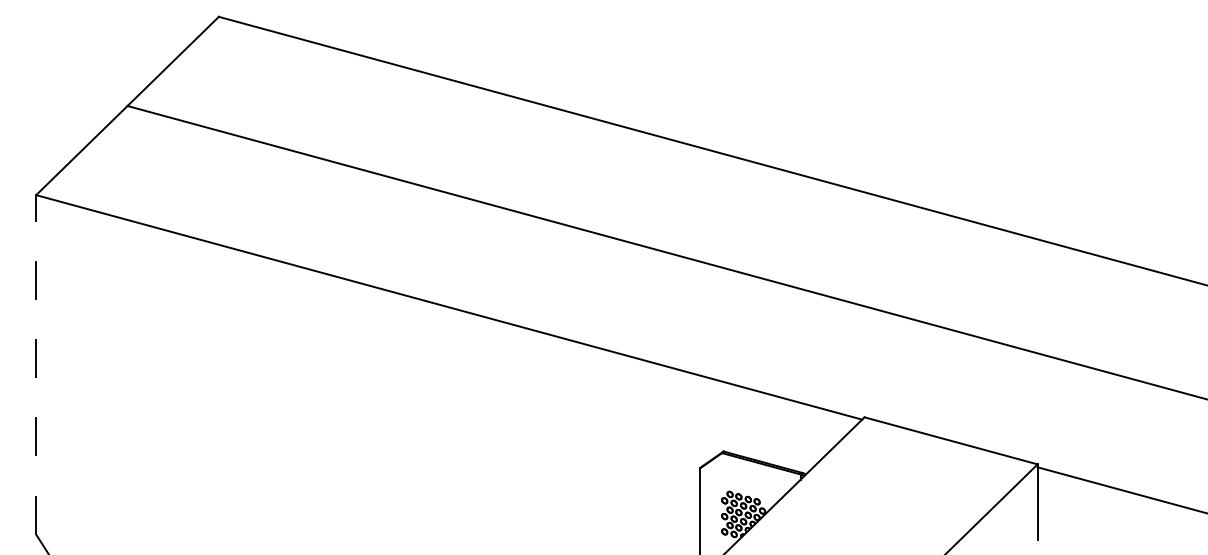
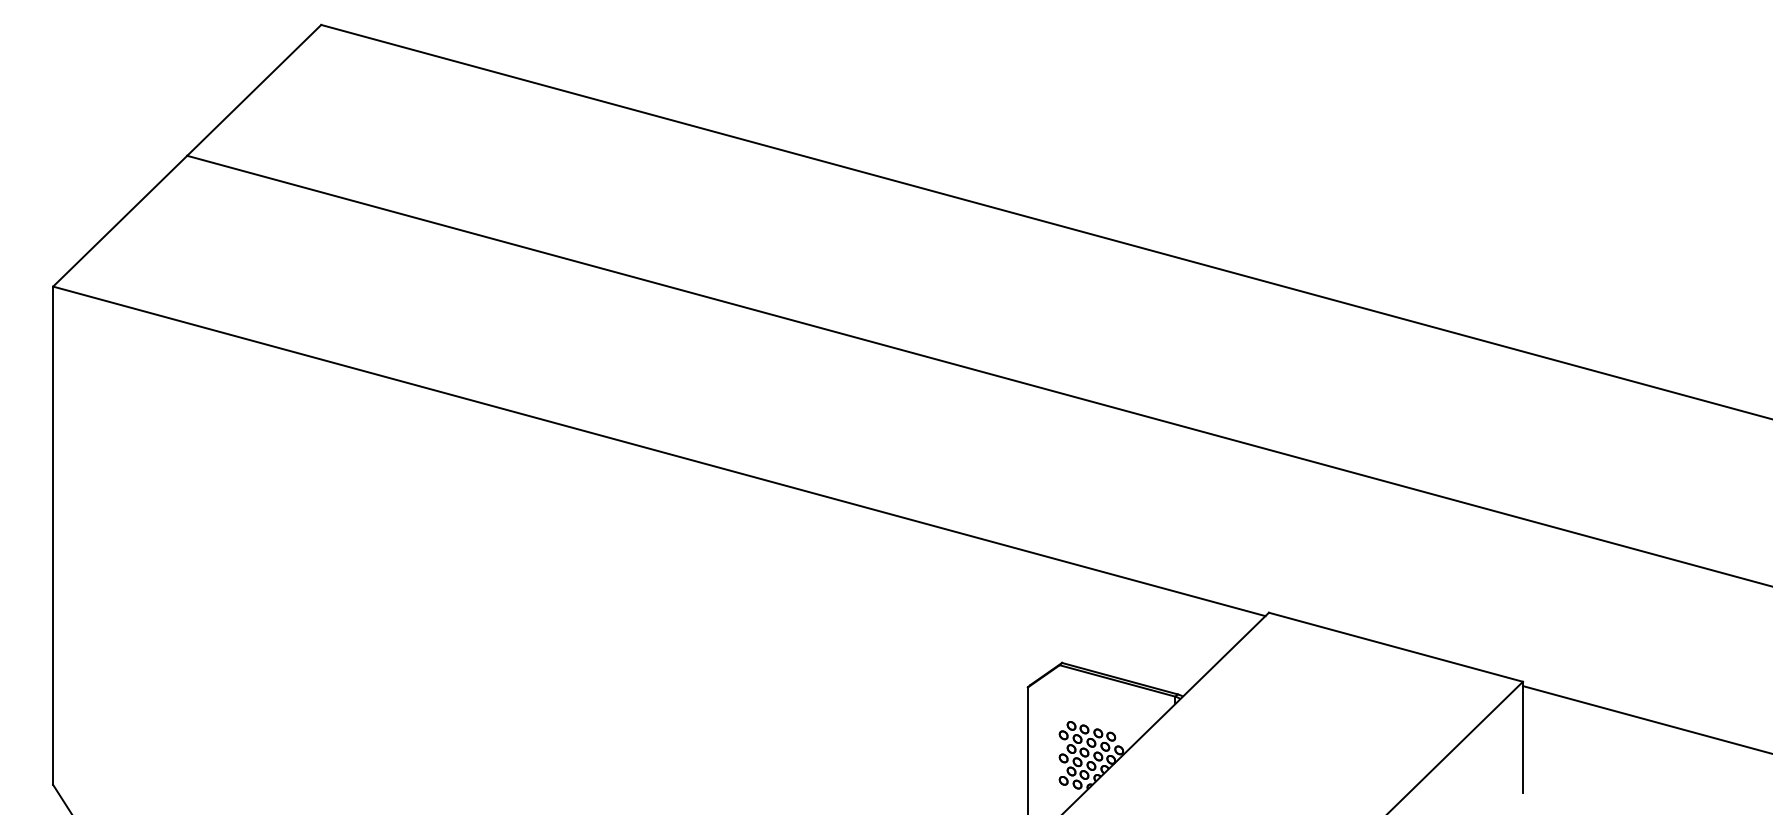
line: (36, 364) -> (53, 535), dashed -> solid

